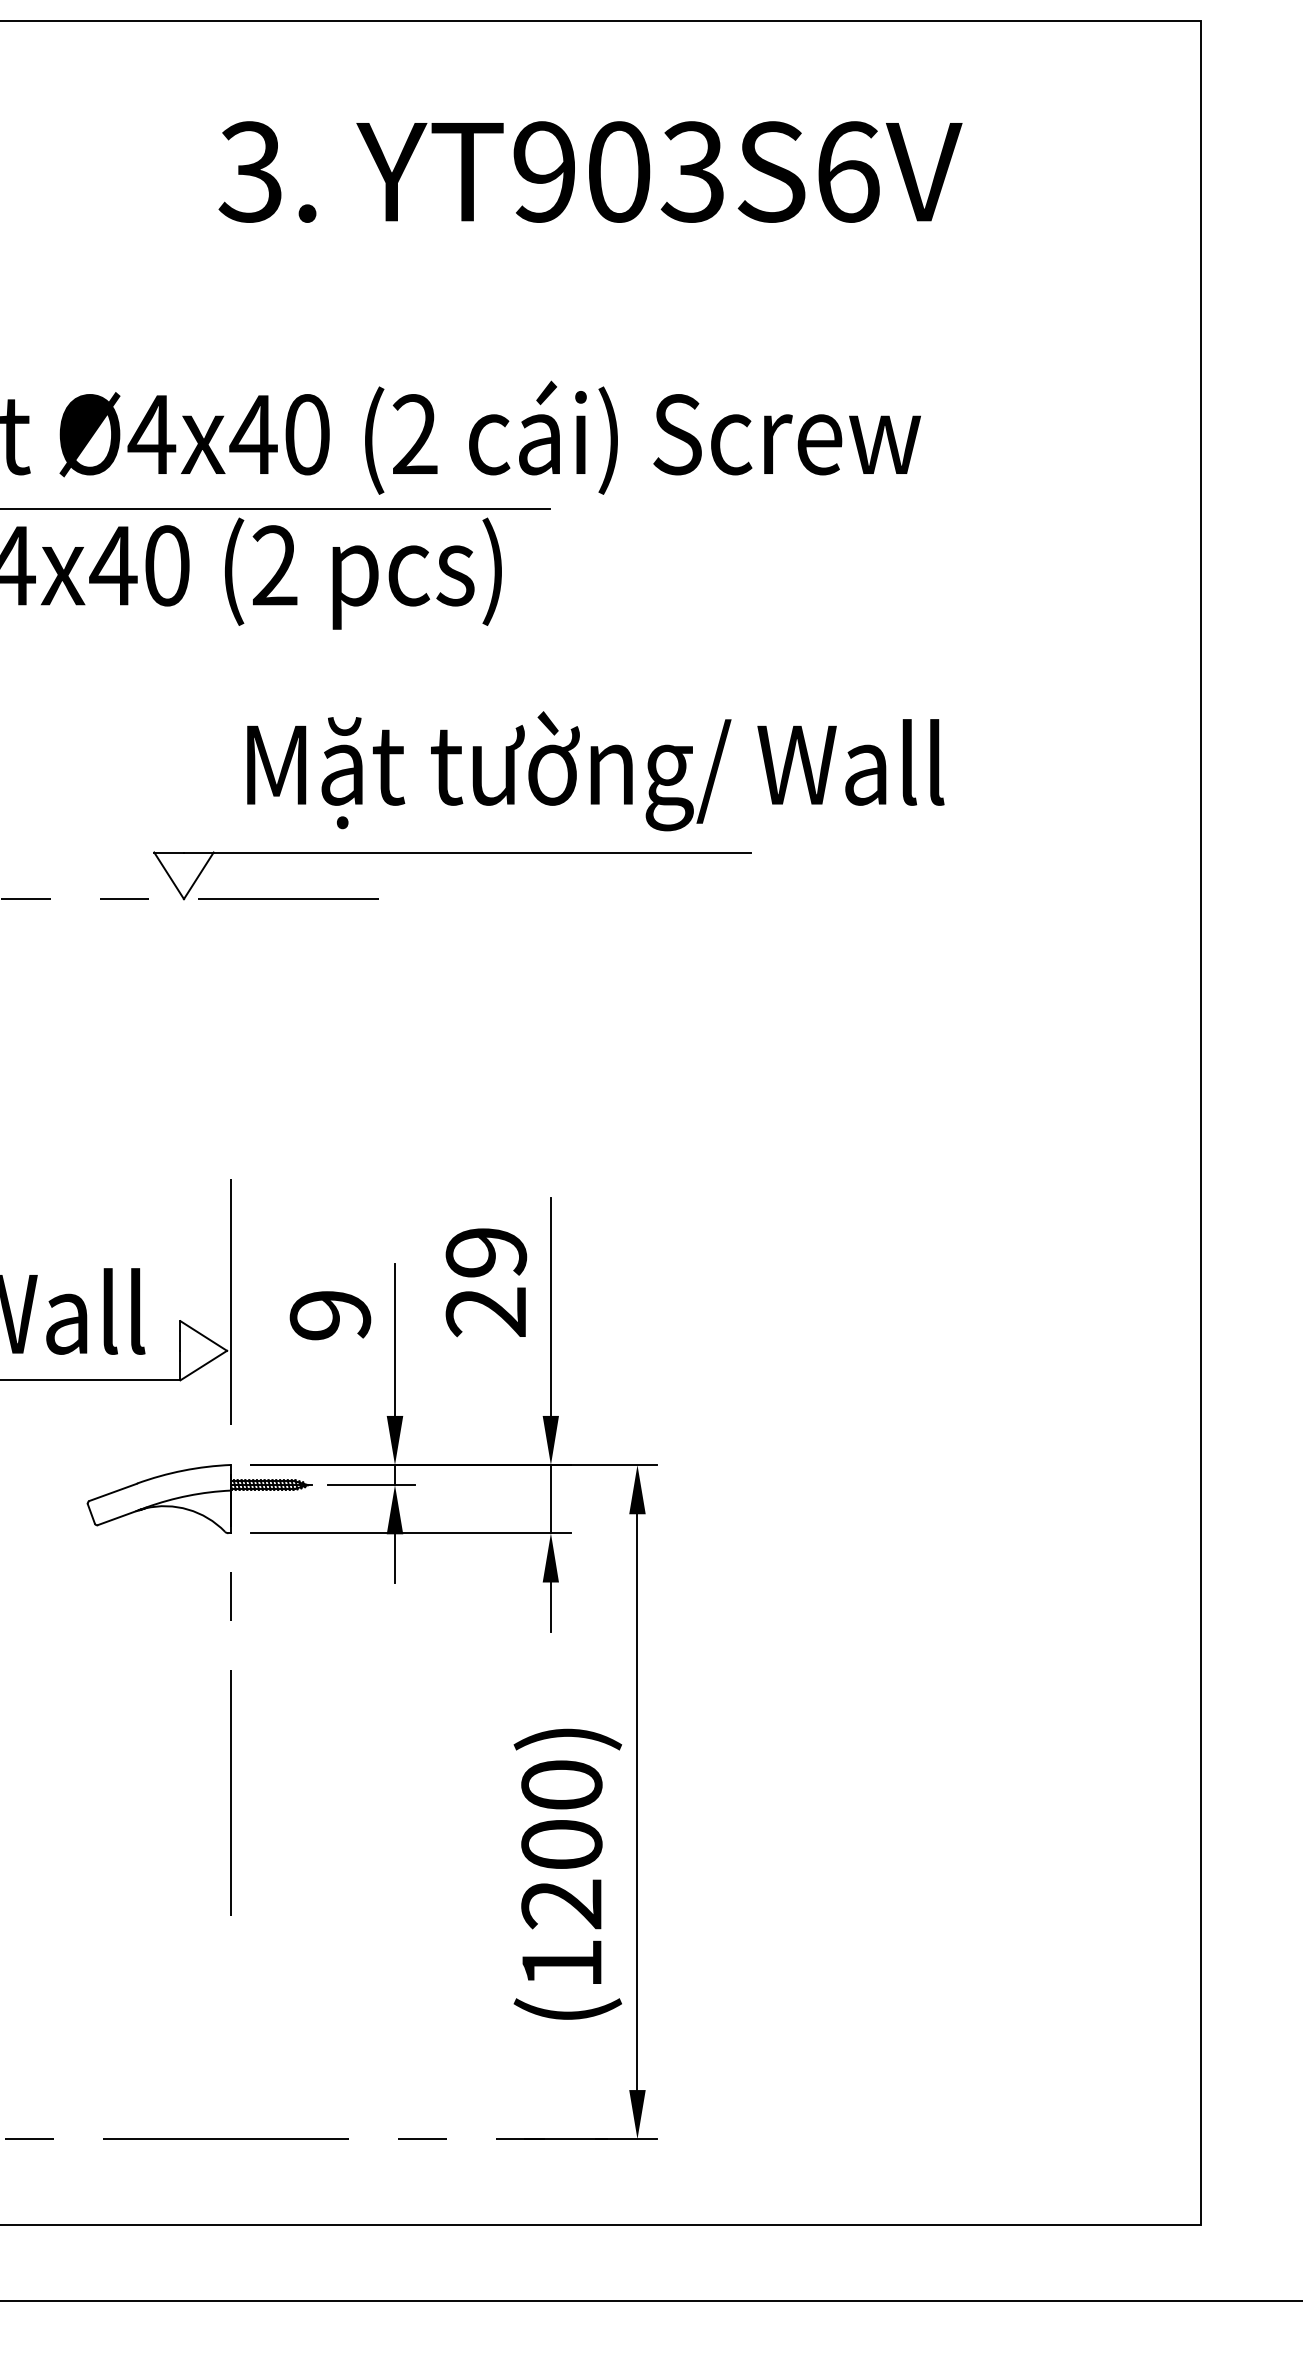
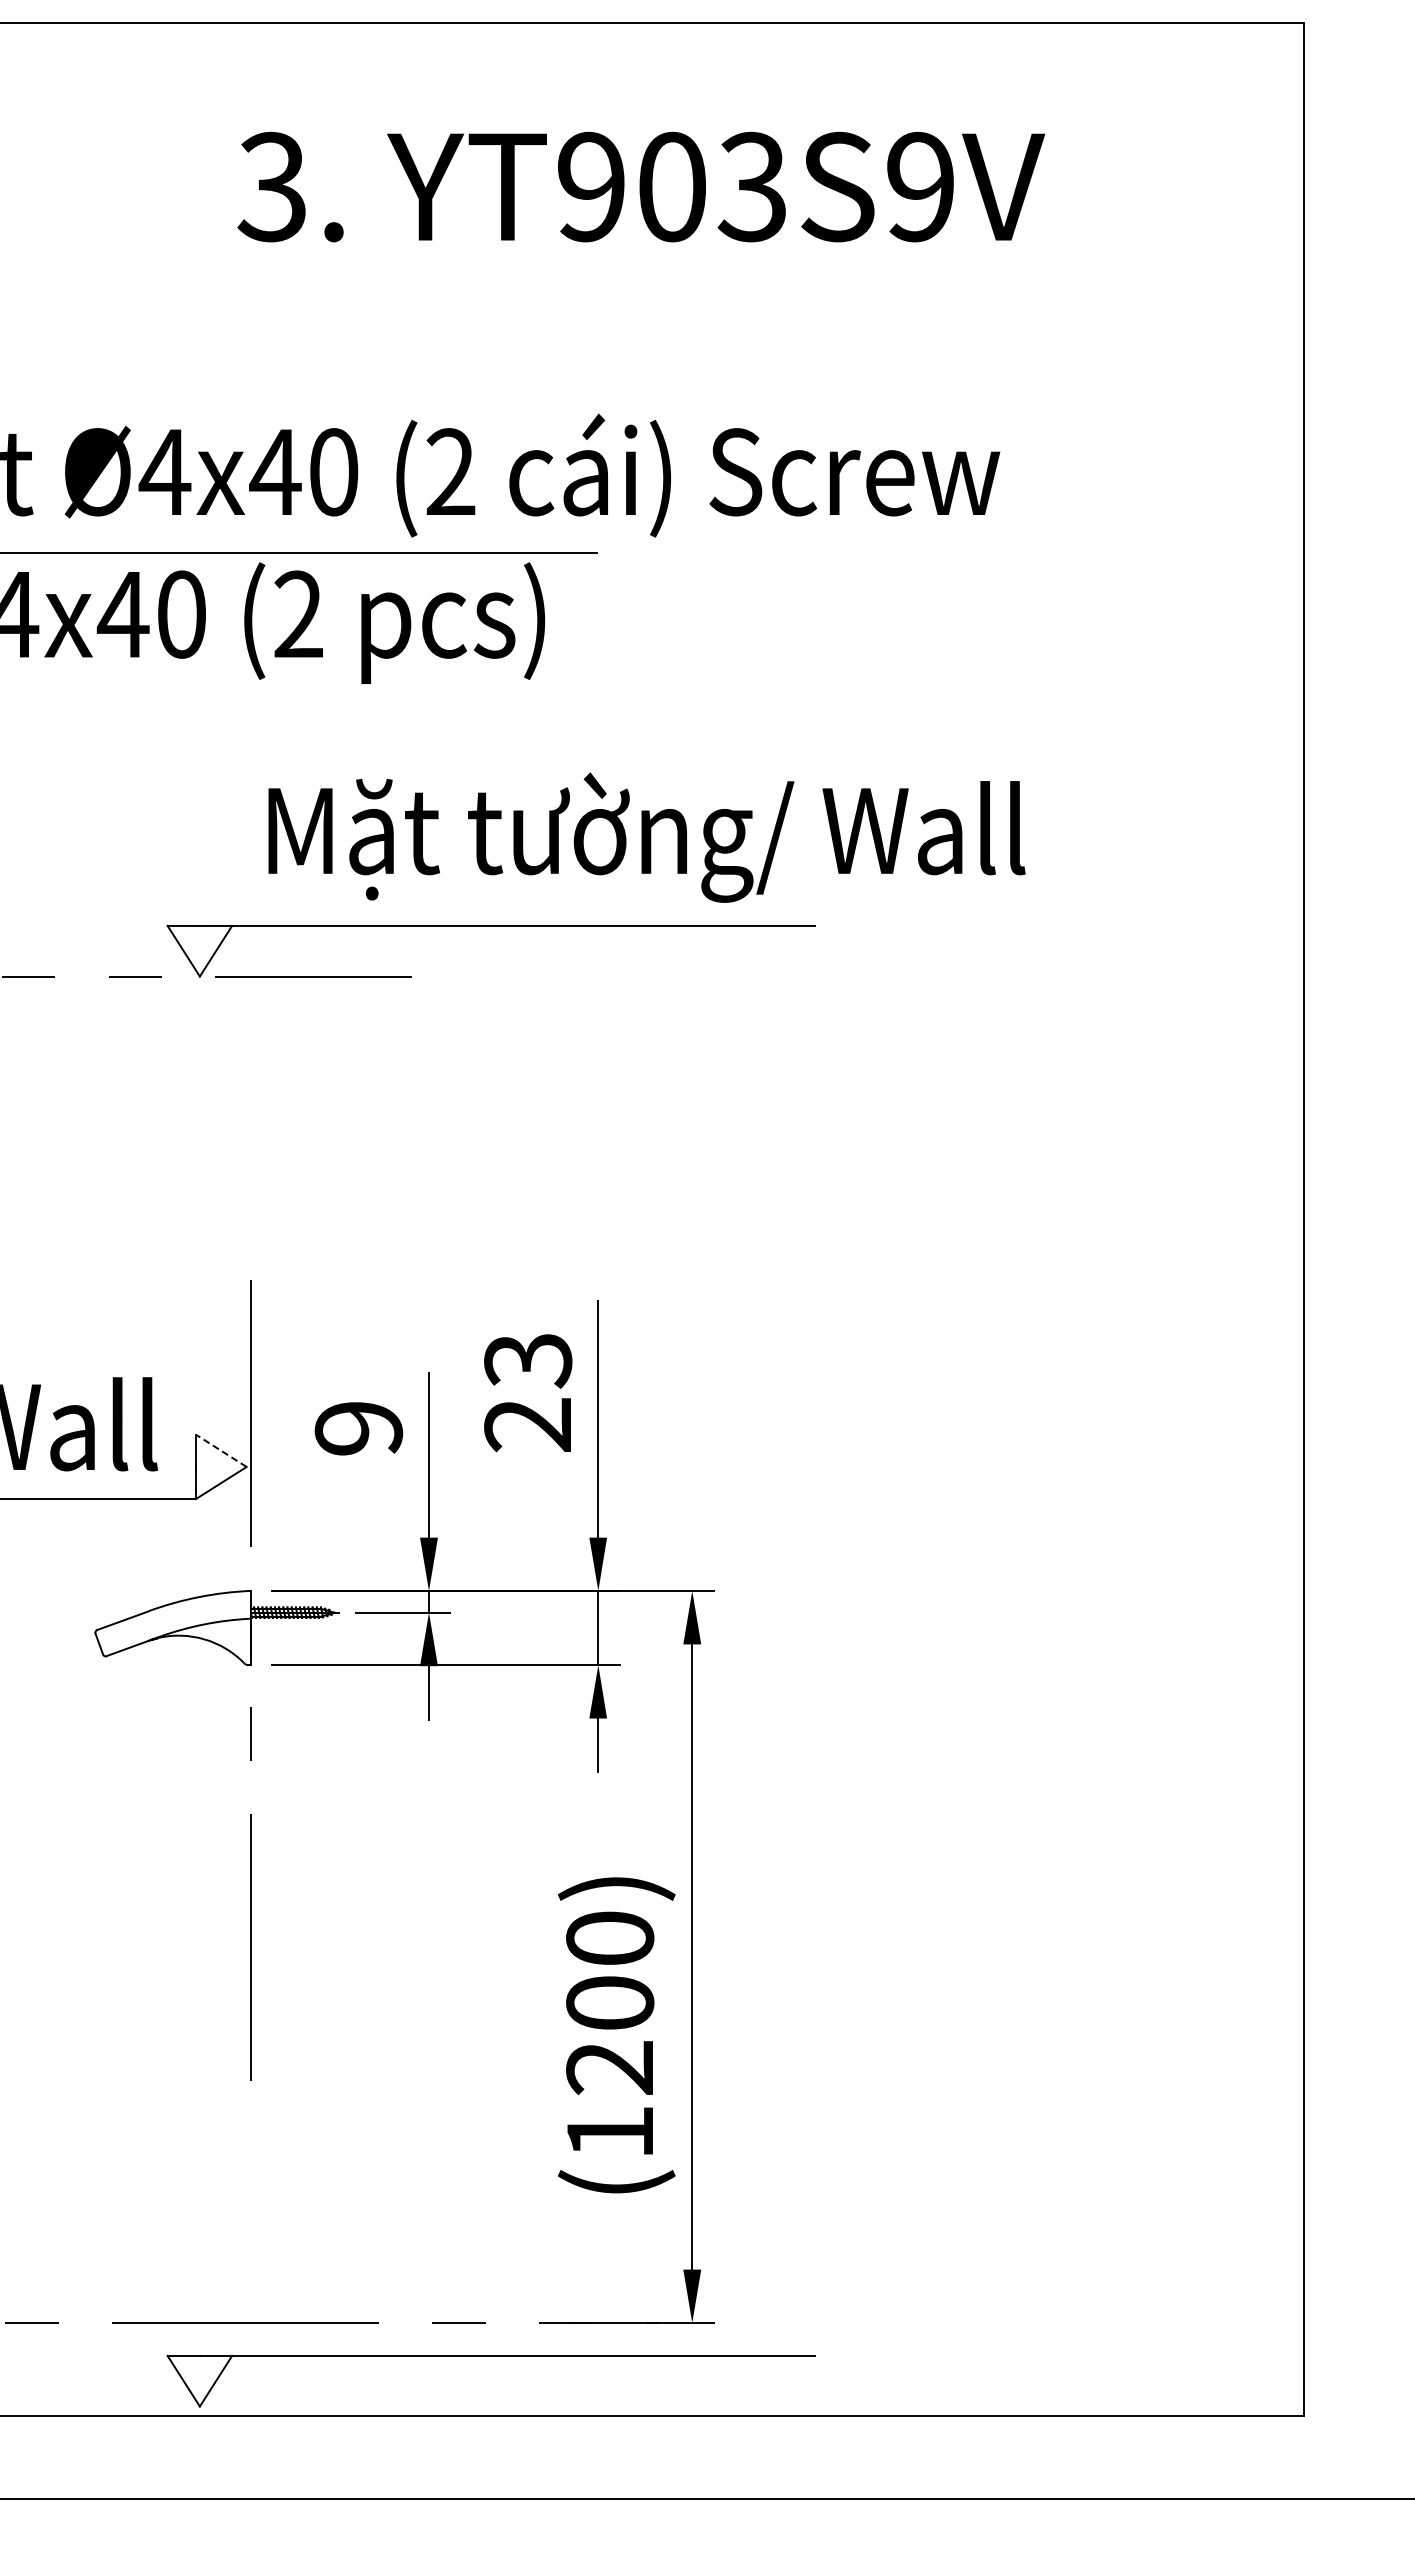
text: (848, 171) -> (921, 186), YT903S6V -> YT903S9V
text: (486, 1253) -> (528, 1361), 29 -> 23
line: (202, 1335) -> (220, 1450), solid -> dashed
part: (451, 2170) -> (490, 2356), added

